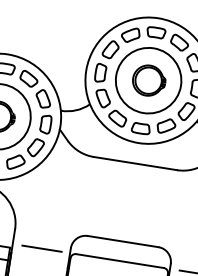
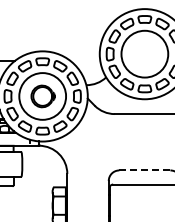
part: (148, 79) -> (144, 53), removed
line: (122, 241) -> (144, 170), solid -> dashed
line: (42, 248) -> (88, 184), removed

